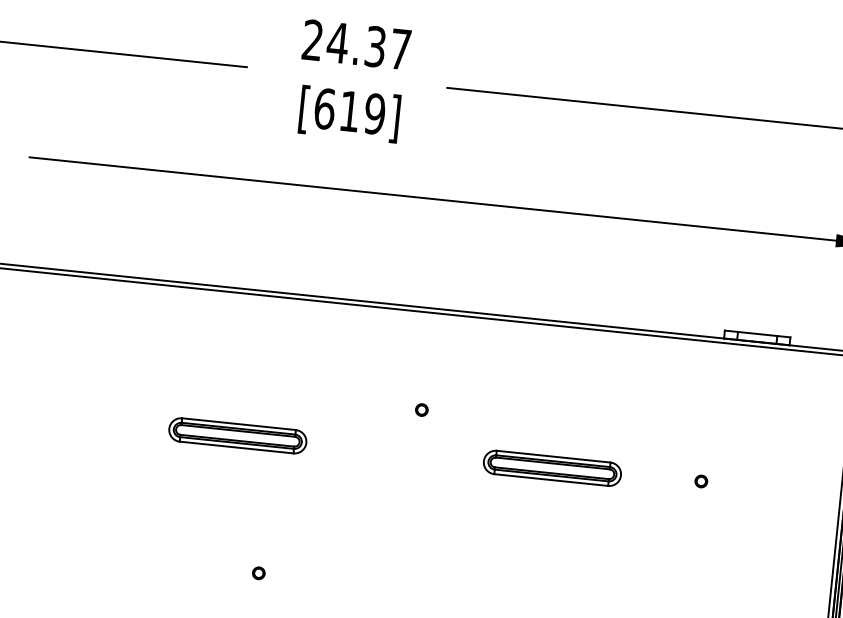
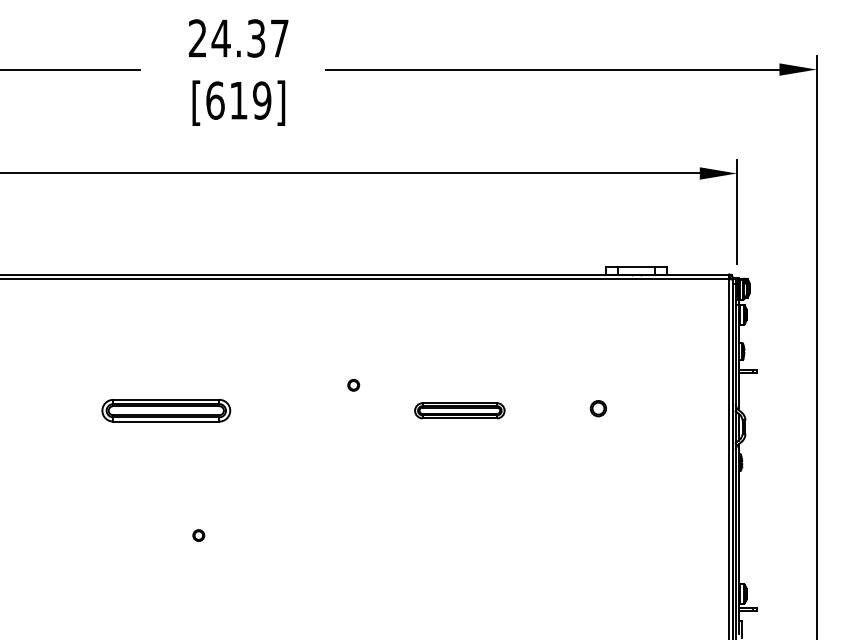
part: (421, 410) -> (353, 385), moved
part: (552, 468) -> (459, 410), size x0.7
part: (701, 481) -> (598, 408), size x1.4

